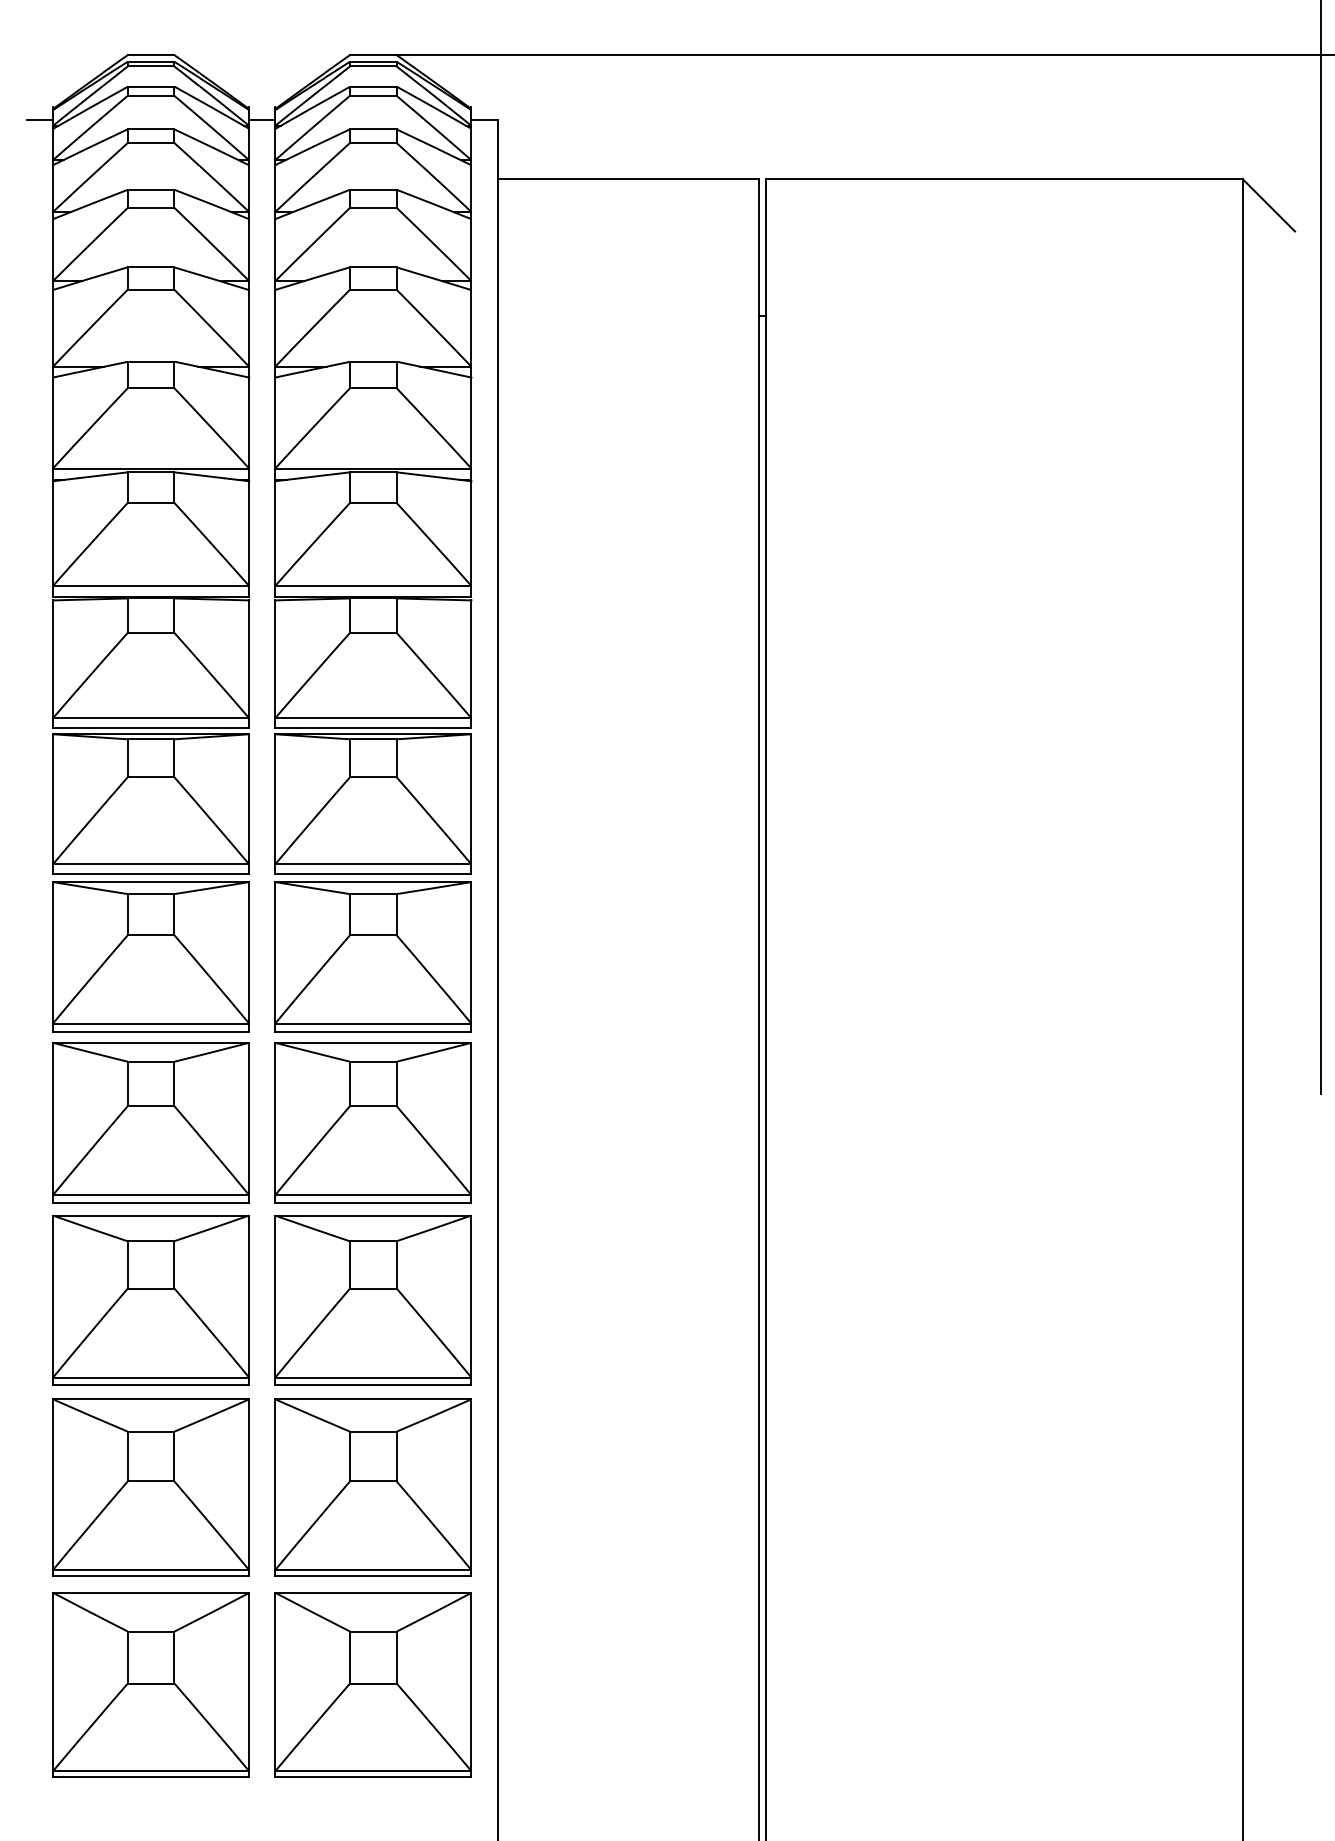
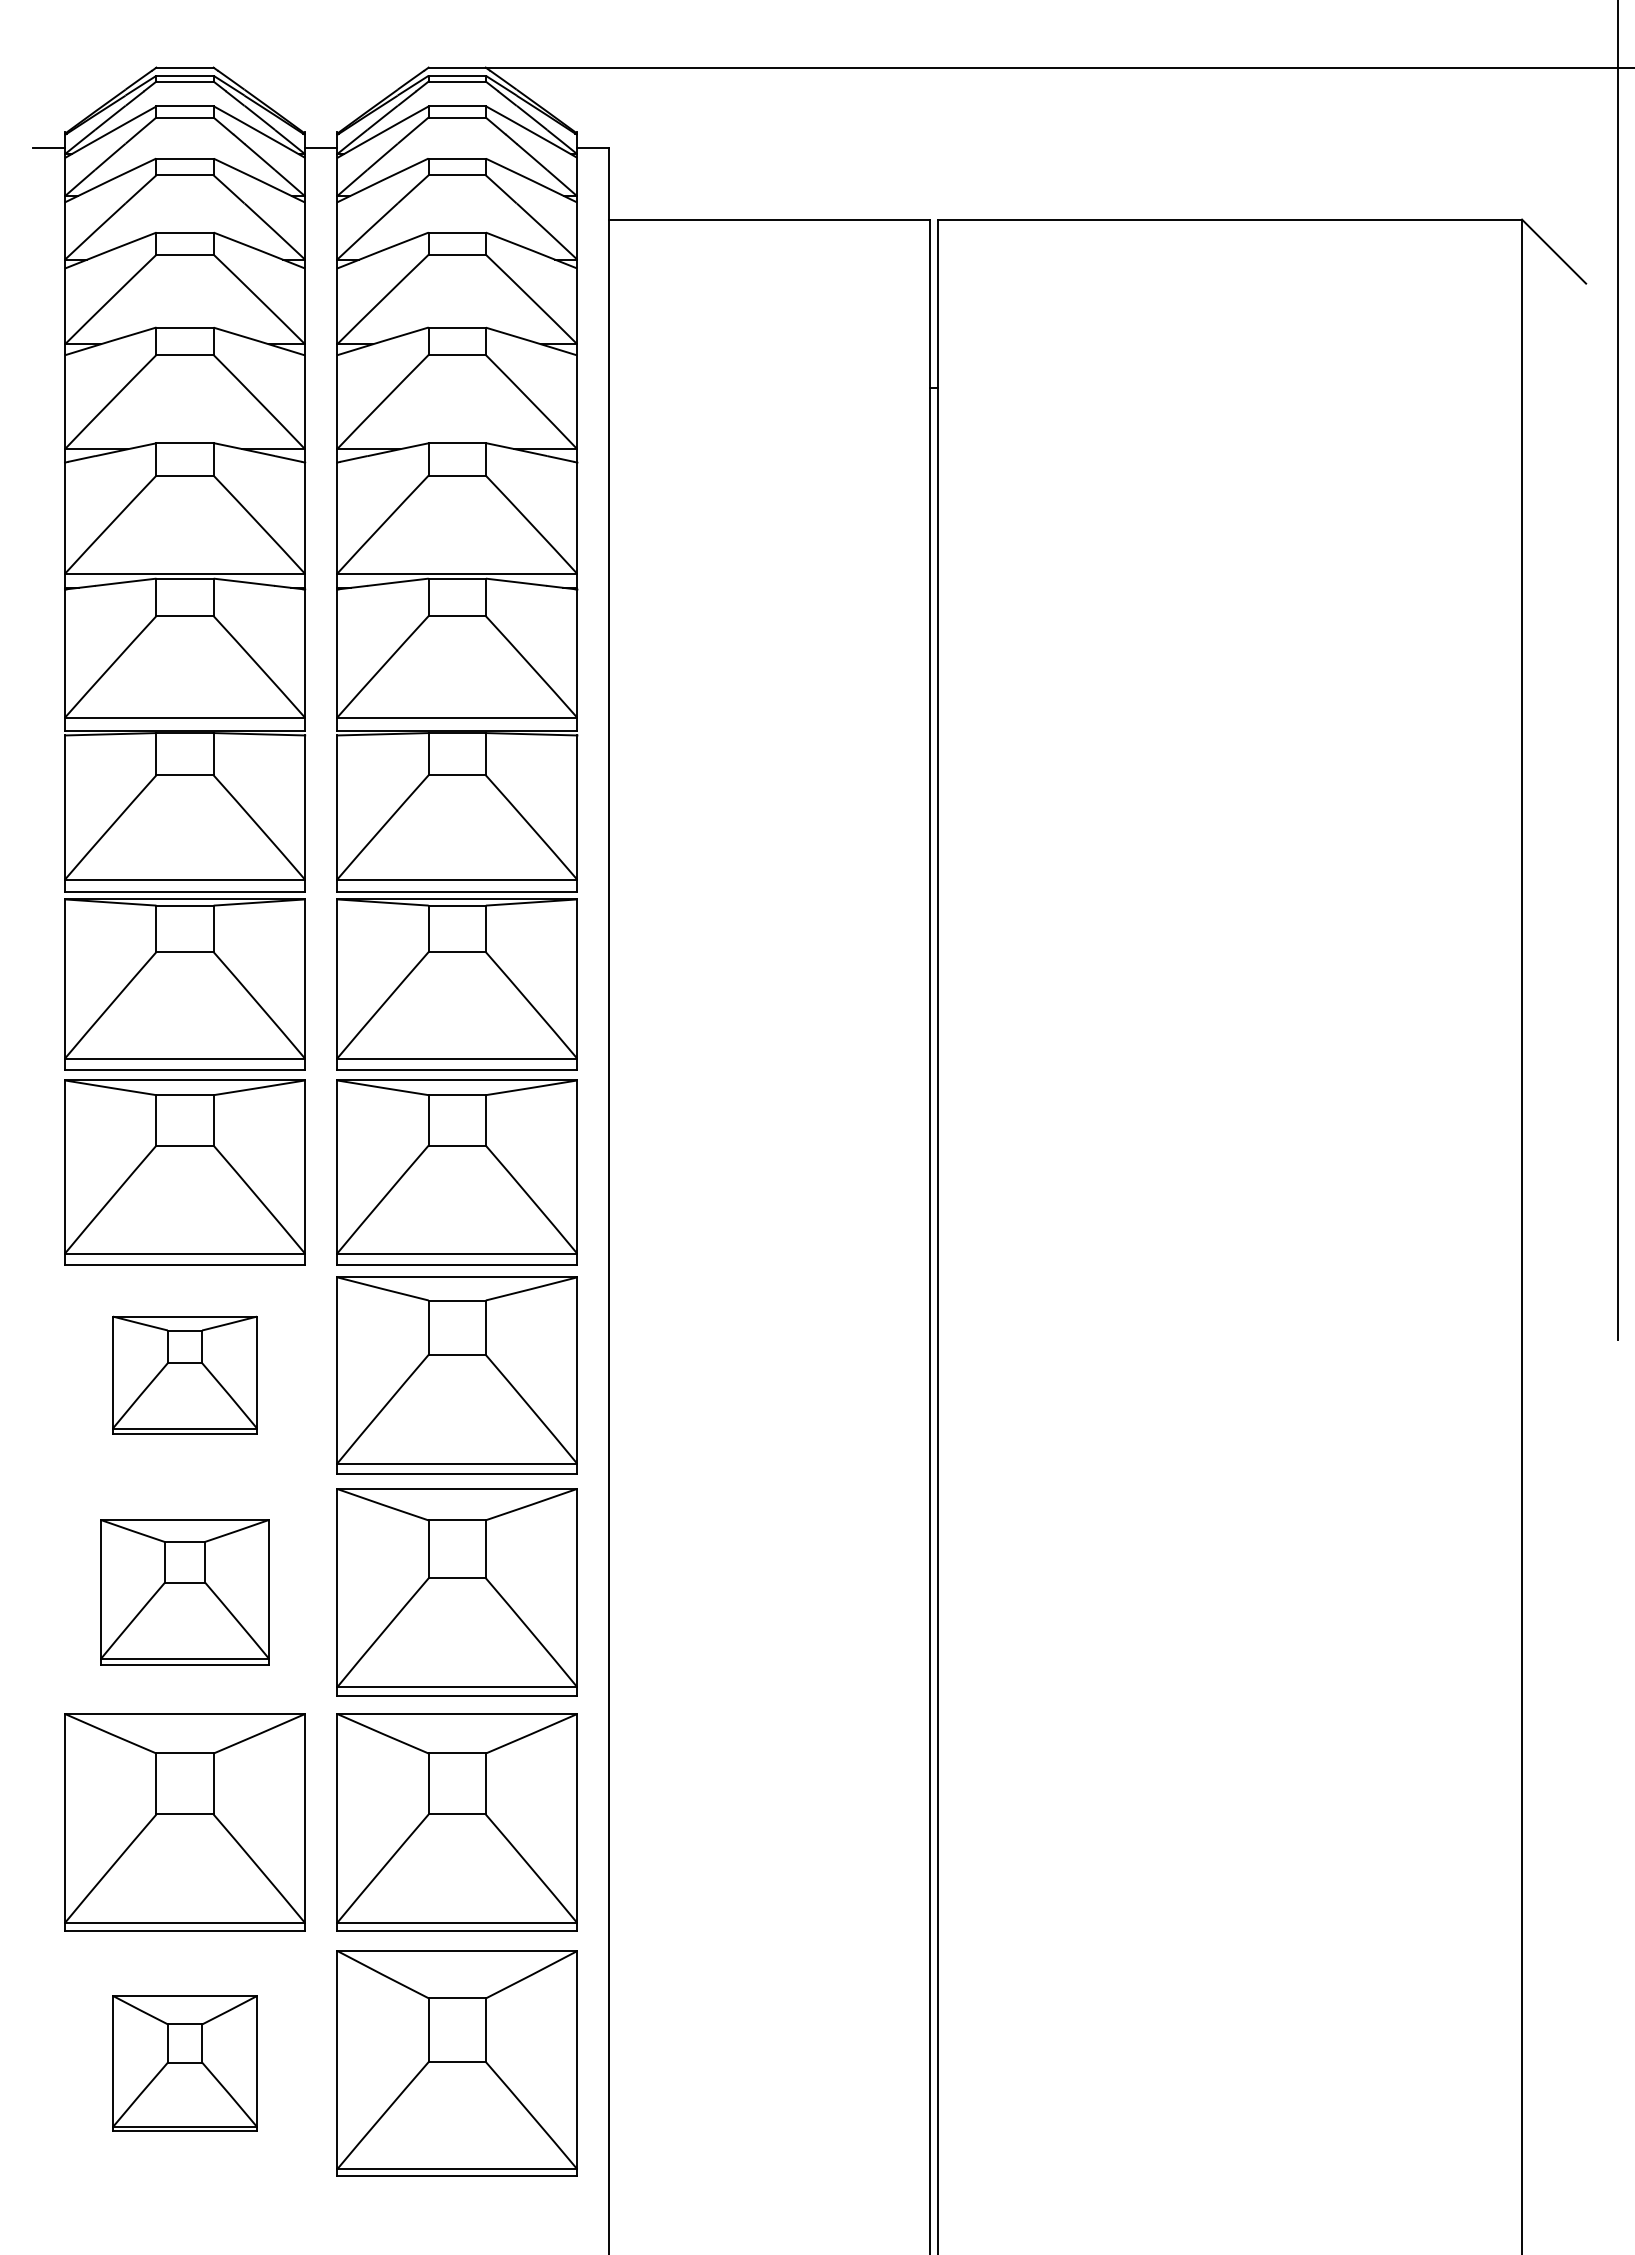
part: (150, 1122) -> (184, 1375), size x0.6
part: (150, 1300) -> (184, 1592), size x0.7
part: (150, 1684) -> (184, 2063), size x0.6

